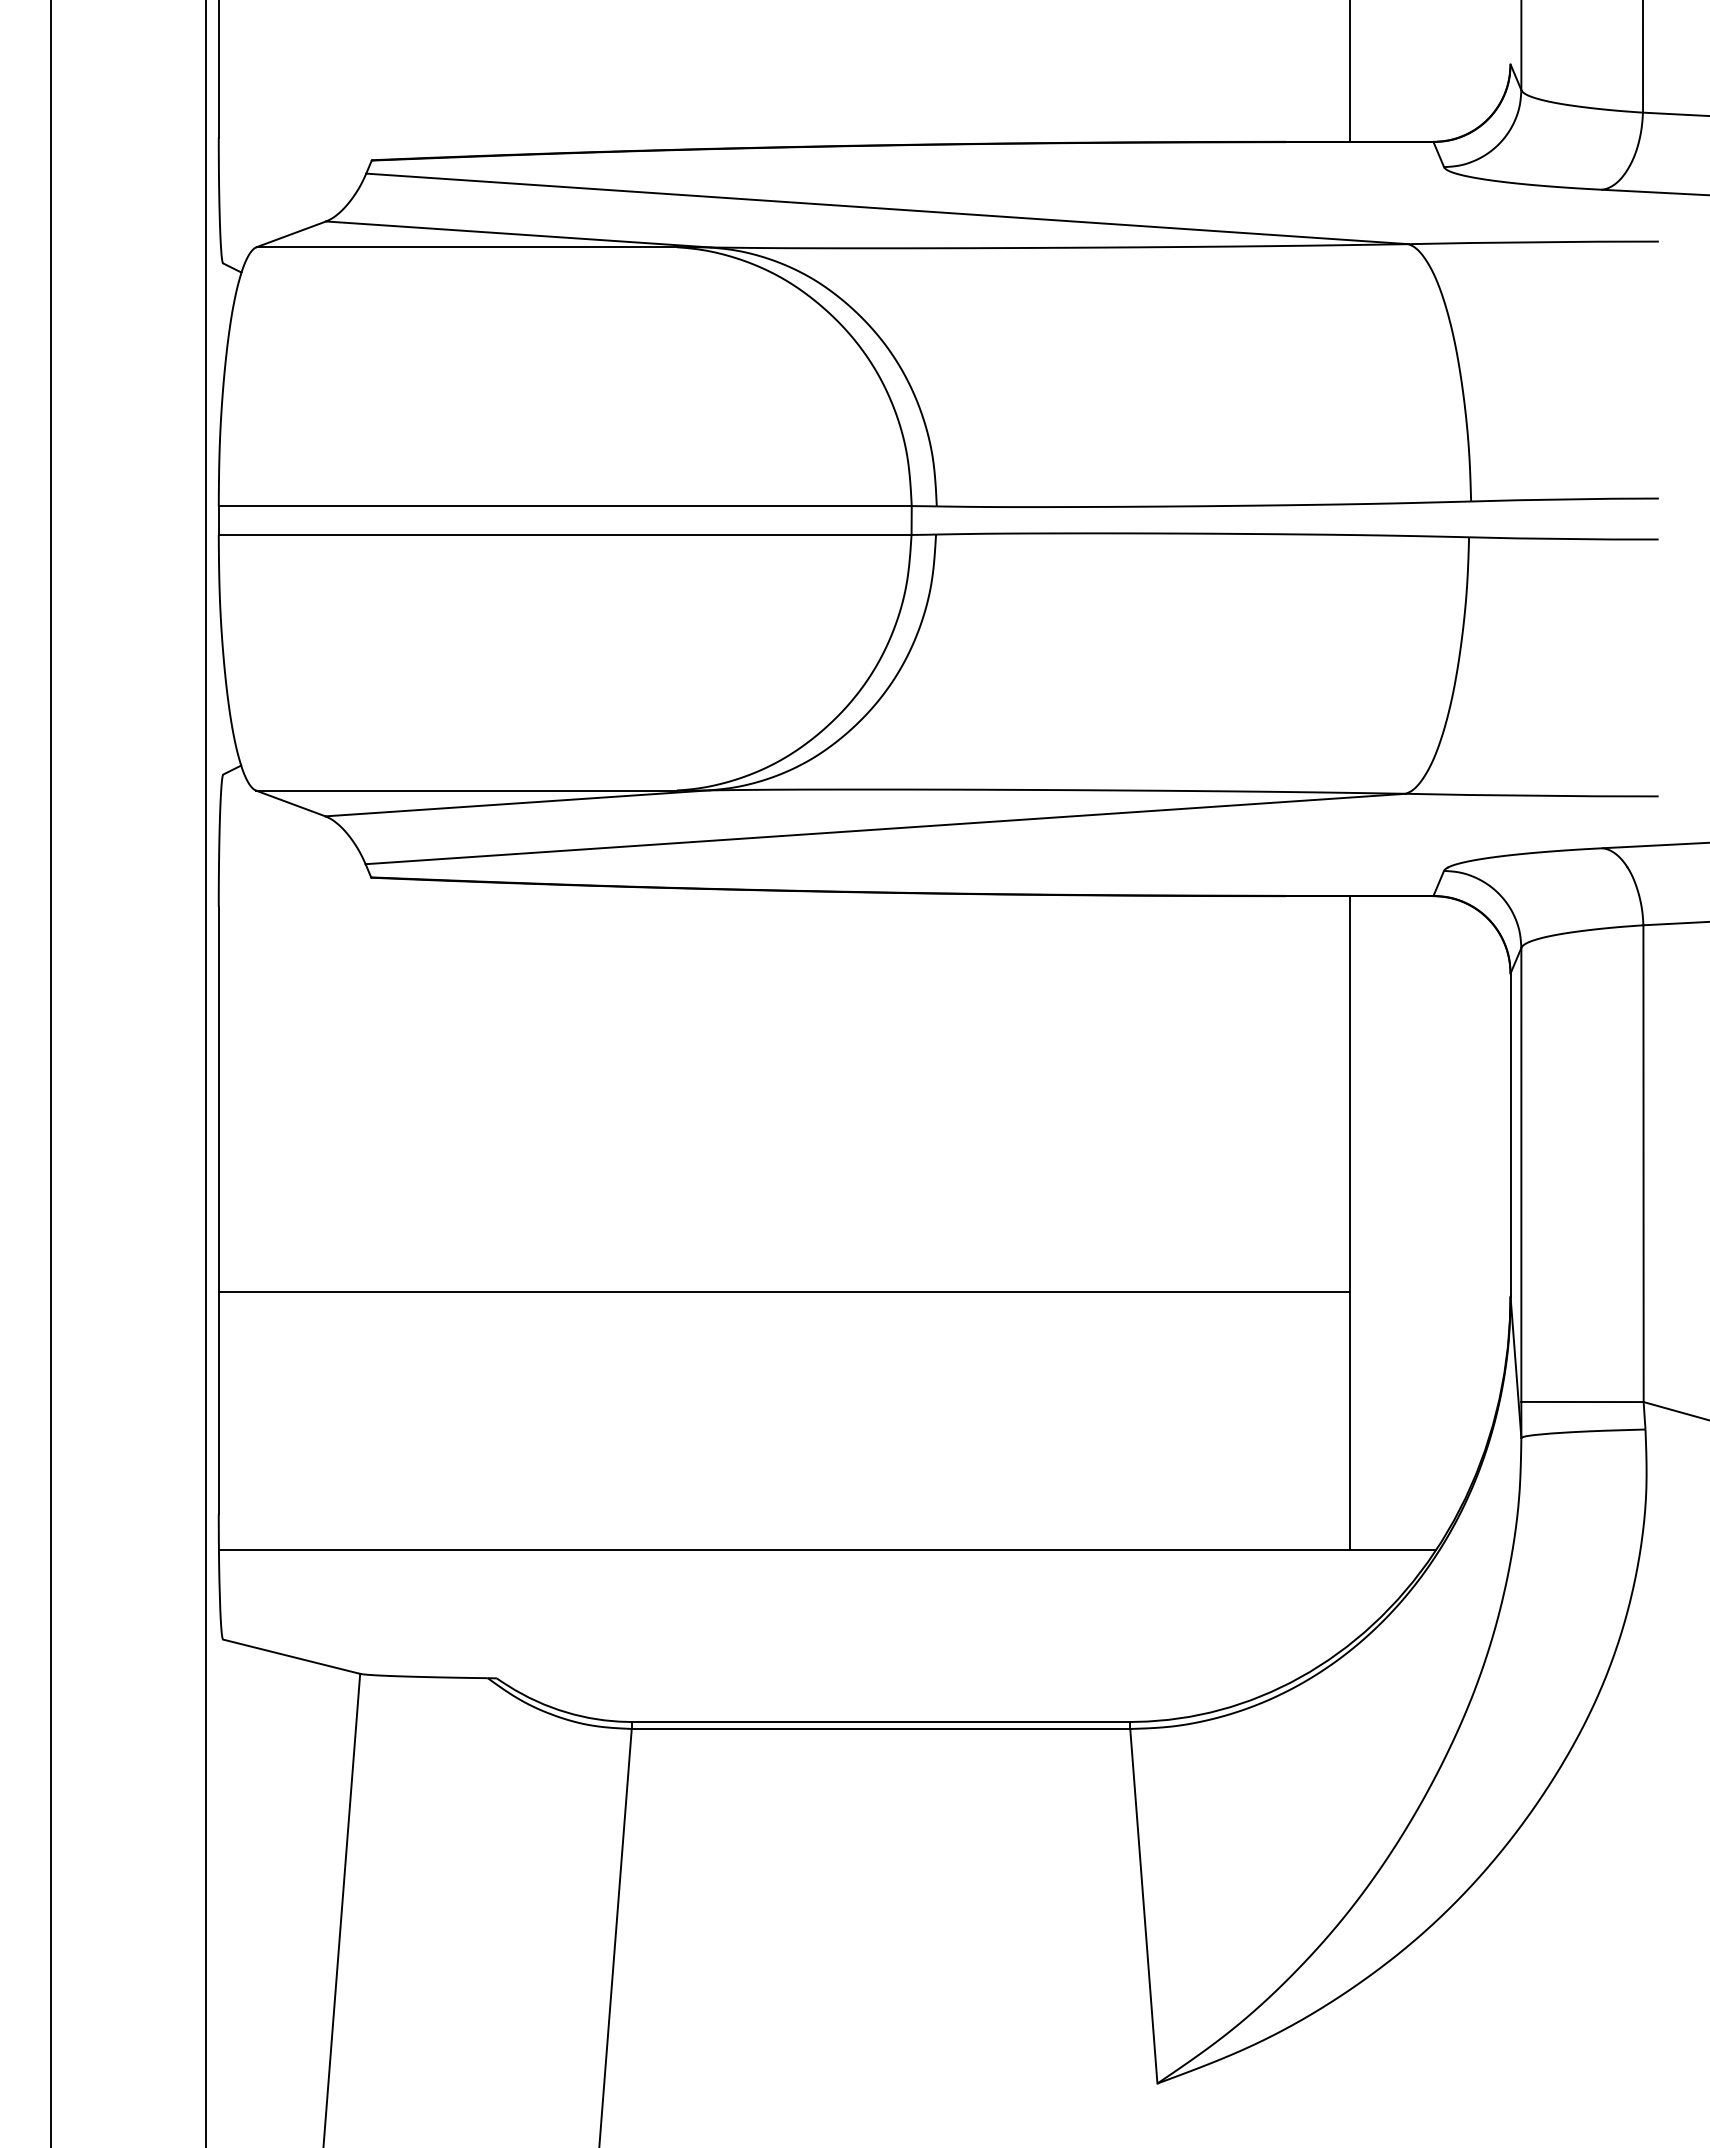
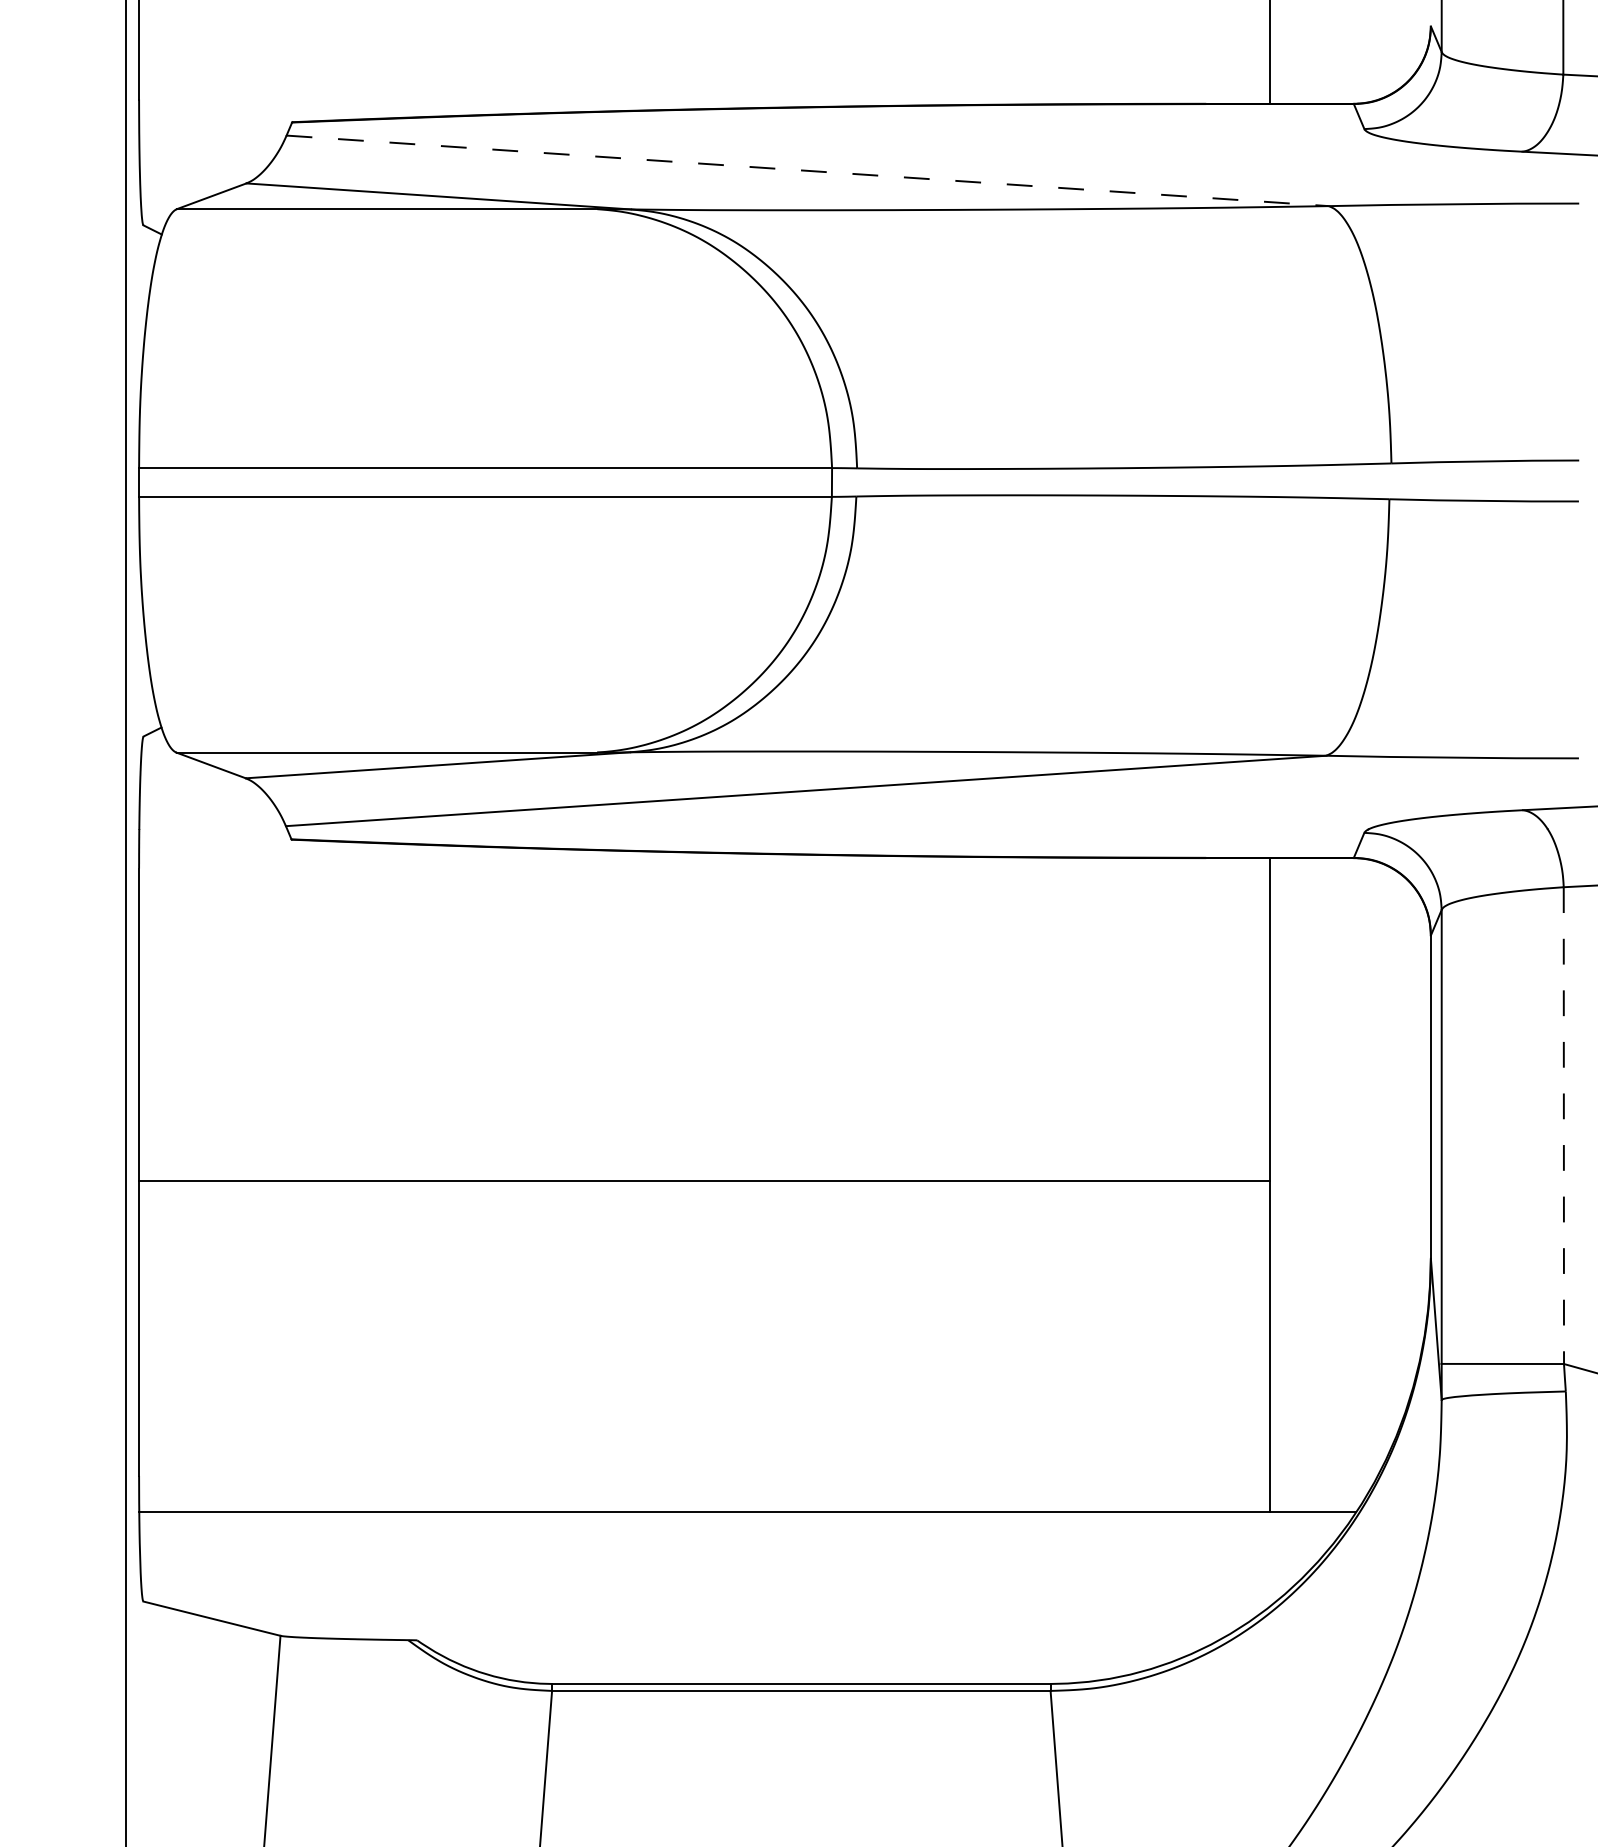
line: (887, 208) -> (807, 170), solid -> dashed
line: (1643, 1164) -> (1563, 1126), solid -> dashed
line: (783, 1292) -> (703, 1181), moved

